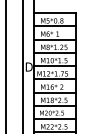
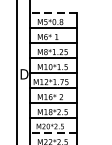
line: (55, 13) -> (54, 13), solid -> dashed
line: (55, 119) -> (54, 133), solid -> dashed

